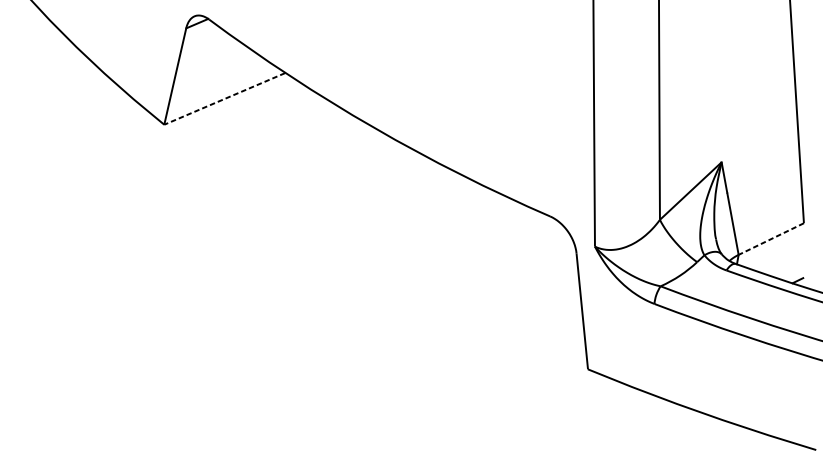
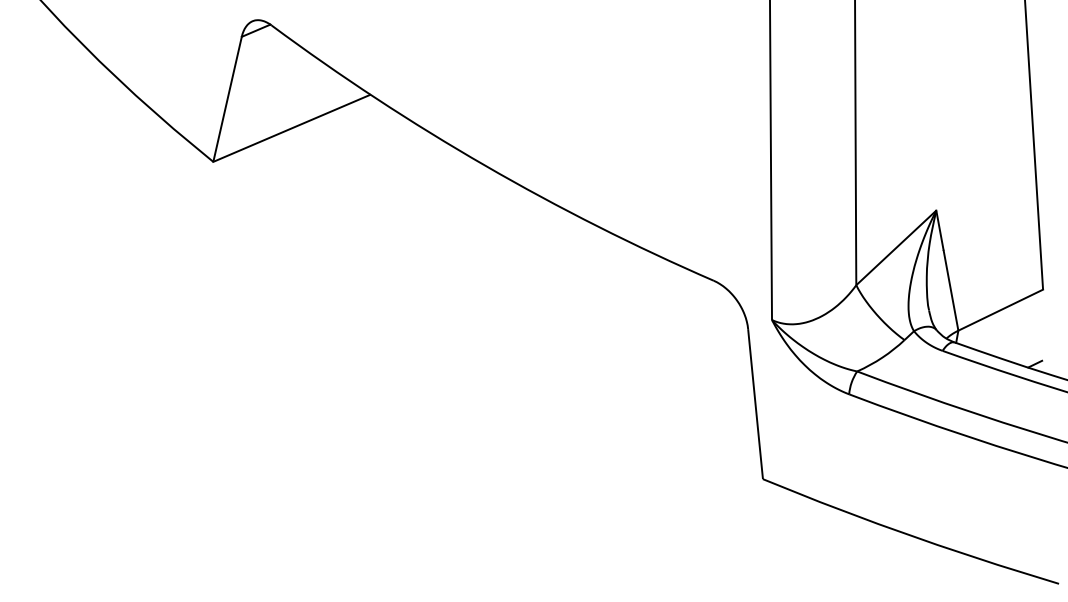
line: (224, 99) -> (291, 128), dashed -> solid
line: (771, 239) -> (1000, 310), dashed -> solid

